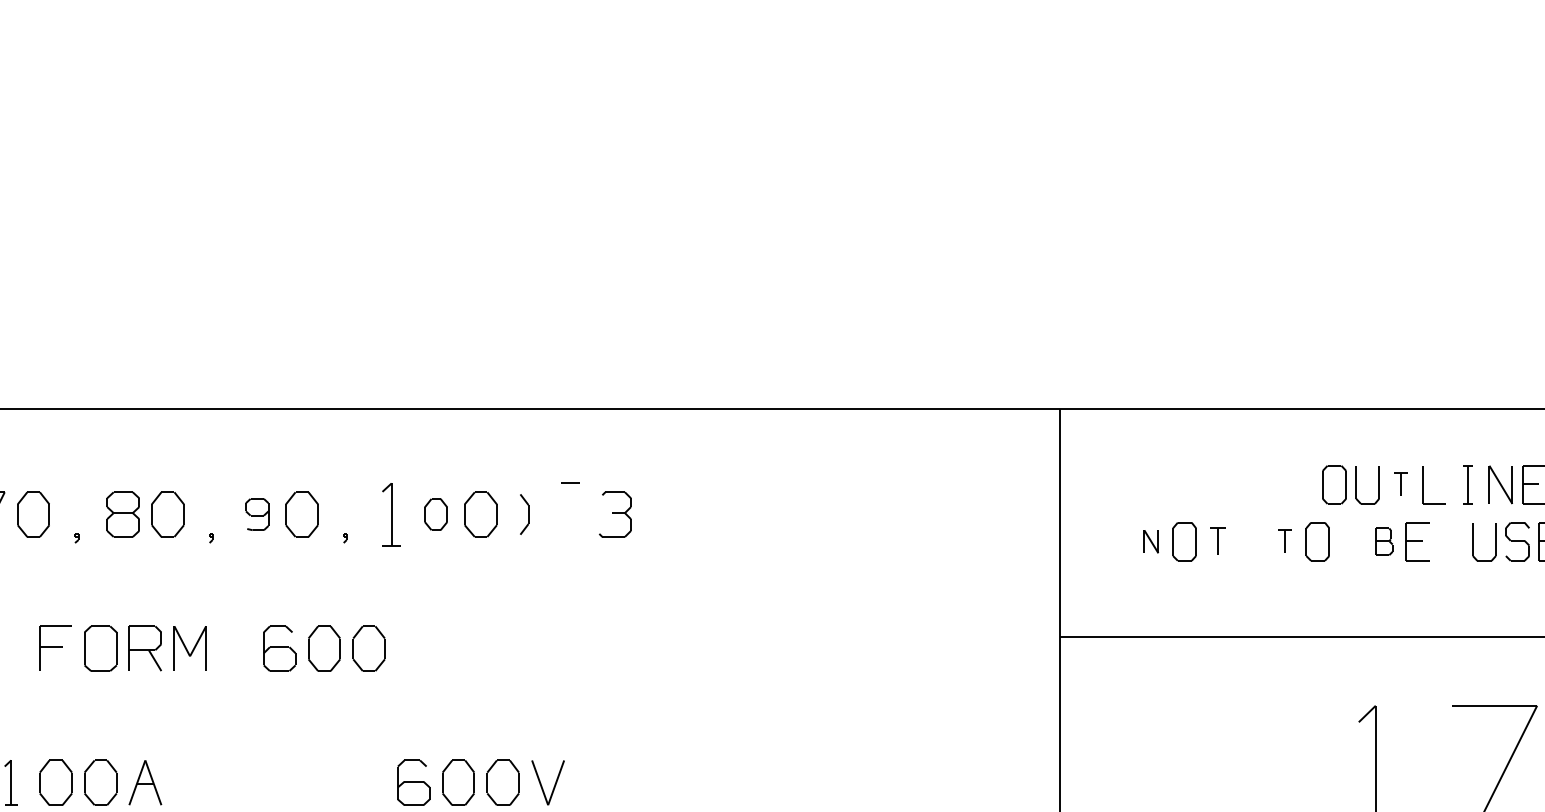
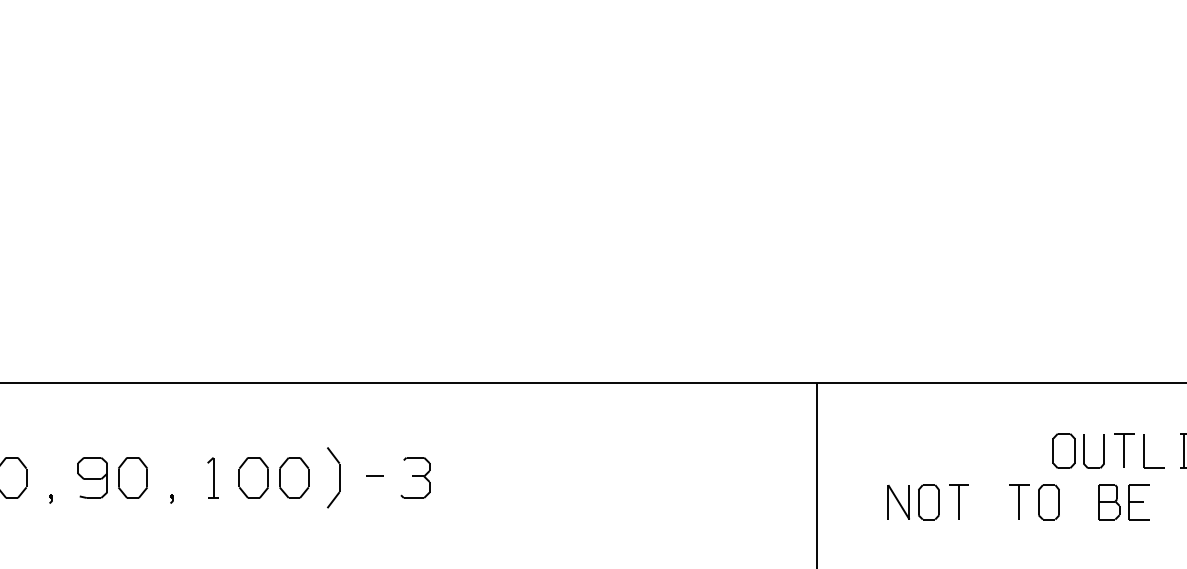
line: (570, 482) -> (375, 475), moved
part: (1401, 484) -> (1124, 450), size x1.67
part: (256, 514) -> (91, 477), size x1.43
part: (390, 514) -> (212, 477), size x0.71
part: (435, 514) -> (253, 477), size x1.43
part: (524, 514) -> (333, 477), size x1.67
part: (1151, 541) -> (899, 502), size x1.67
part: (1217, 541) -> (958, 502), size x1.43
part: (1284, 541) -> (1018, 502), size x1.67
part: (1384, 541) -> (1109, 502), size x1.43

